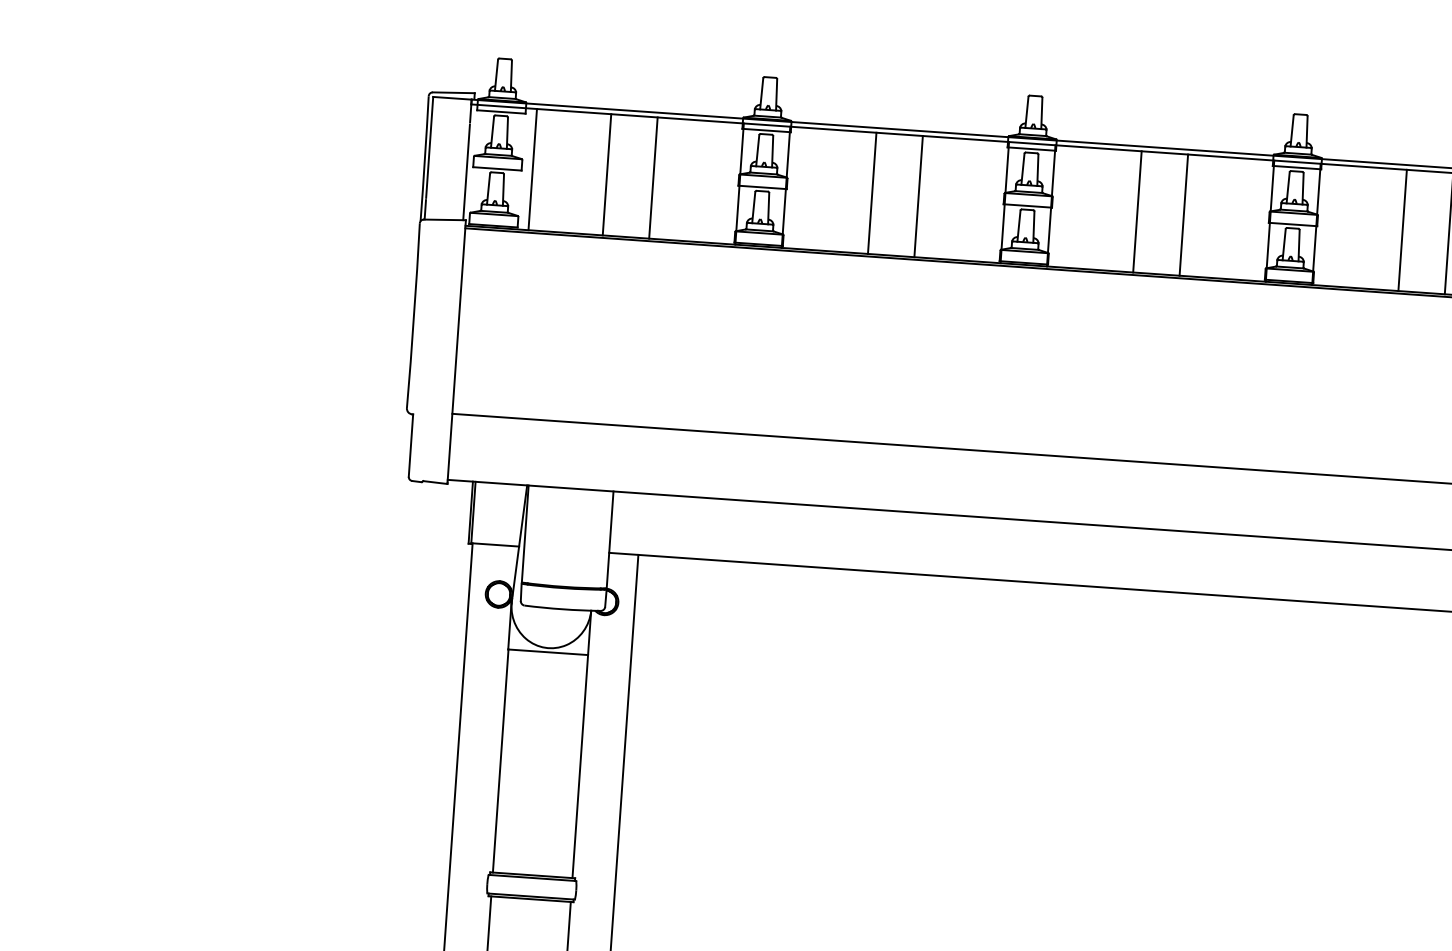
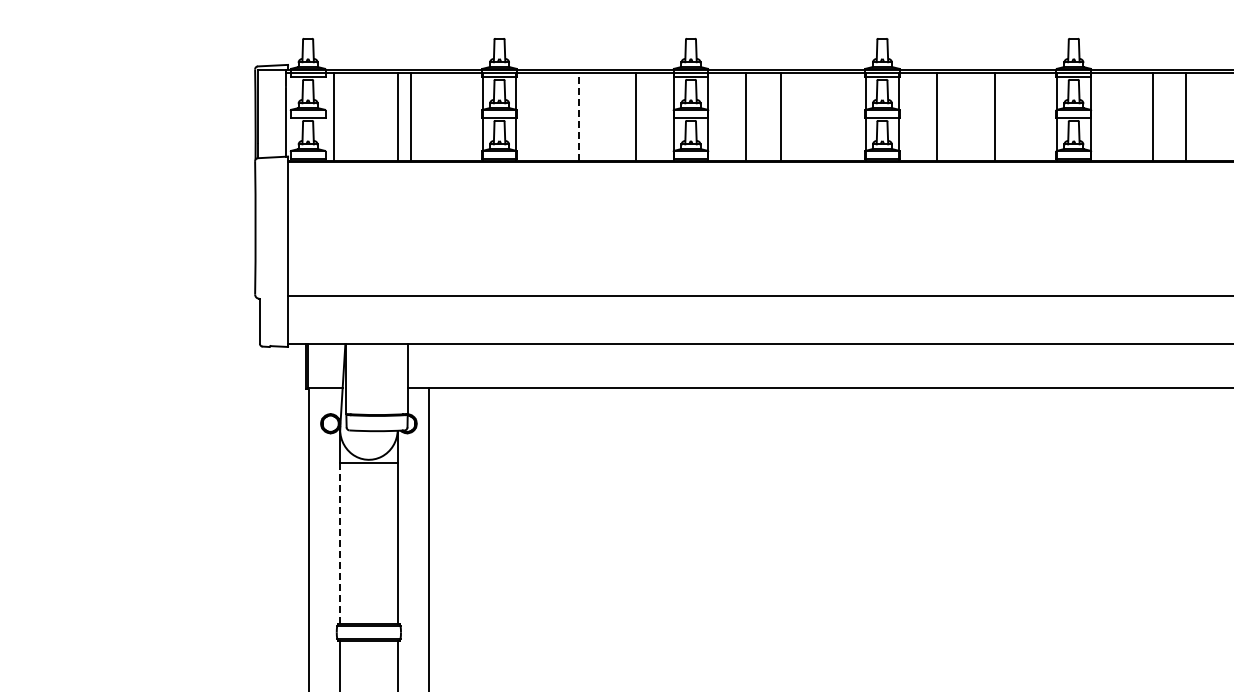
line: (607, 174) -> (411, 116), moved
line: (653, 177) -> (397, 116), moved
line: (872, 192) -> (578, 116), solid -> dashed
line: (919, 196) -> (636, 116), moved
line: (1136, 211) -> (745, 116), moved
line: (1183, 214) -> (780, 116), moved
line: (1402, 229) -> (937, 116), moved
line: (501, 761) -> (340, 543), solid -> dashed

